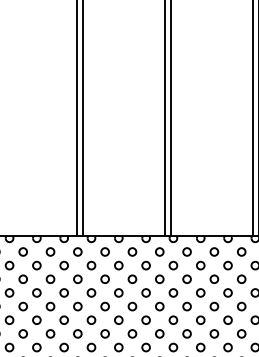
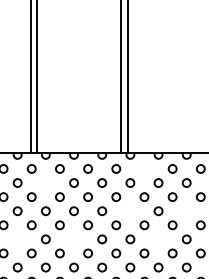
circle: (186, 251) -> (143, 168), removed
circle: (91, 265) -> (45, 182), removed
circle: (173, 292) -> (130, 210), removed
circle: (227, 292) -> (186, 210), removed
circle: (63, 319) -> (16, 238), removed
circle: (118, 319) -> (73, 238), removed
circle: (200, 319) -> (158, 238), removed

